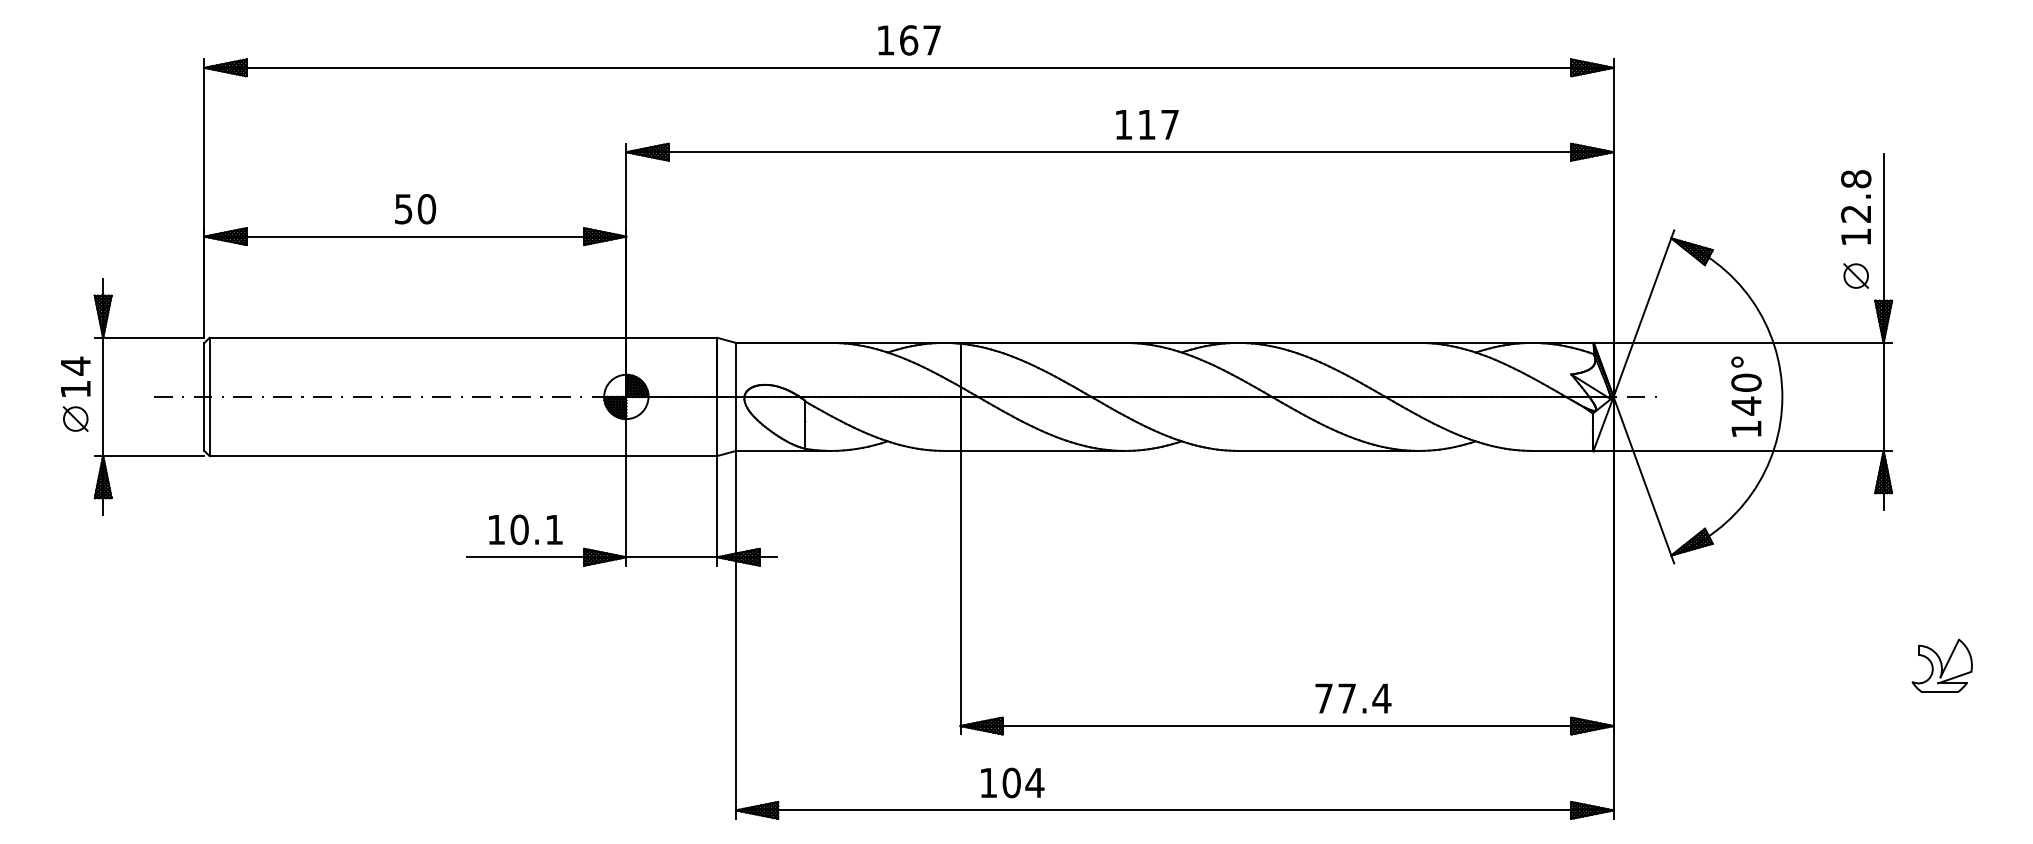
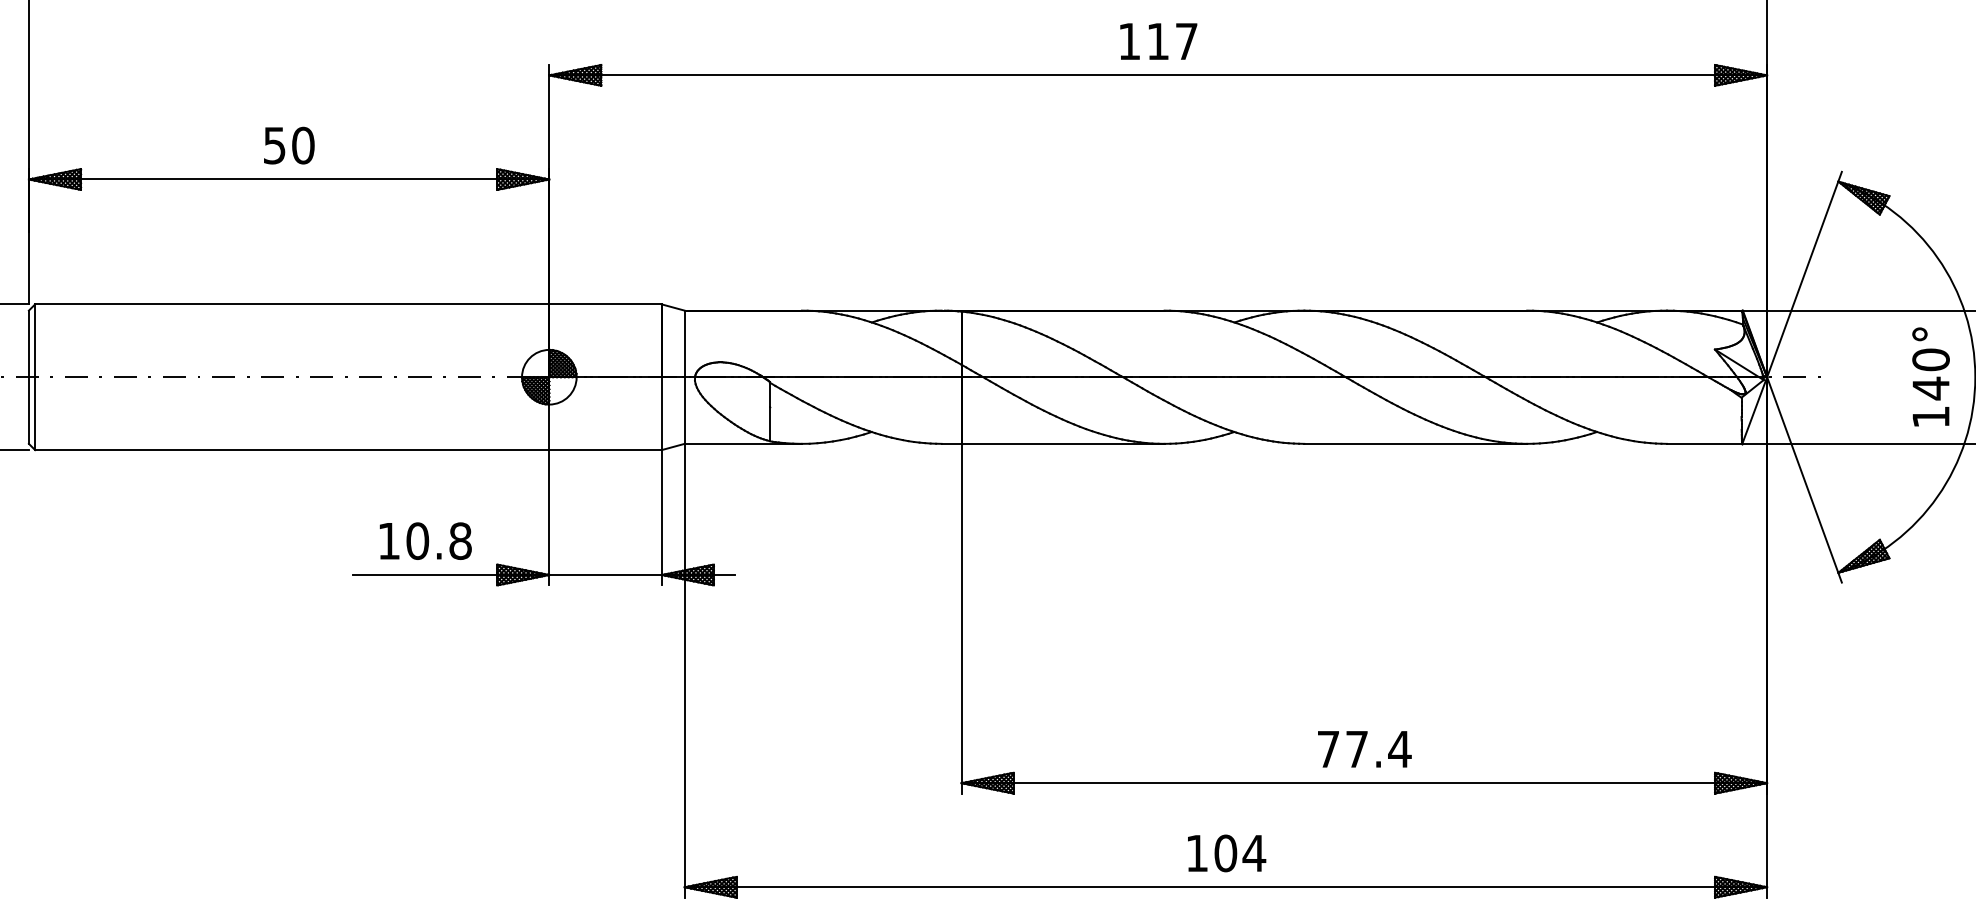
text: (1147, 124) -> (1158, 41), moved
text: (554, 529) -> (460, 540), 10.1 -> 10.8
text: (1353, 698) -> (1364, 749), moved
text: (1012, 782) -> (1226, 852), moved

